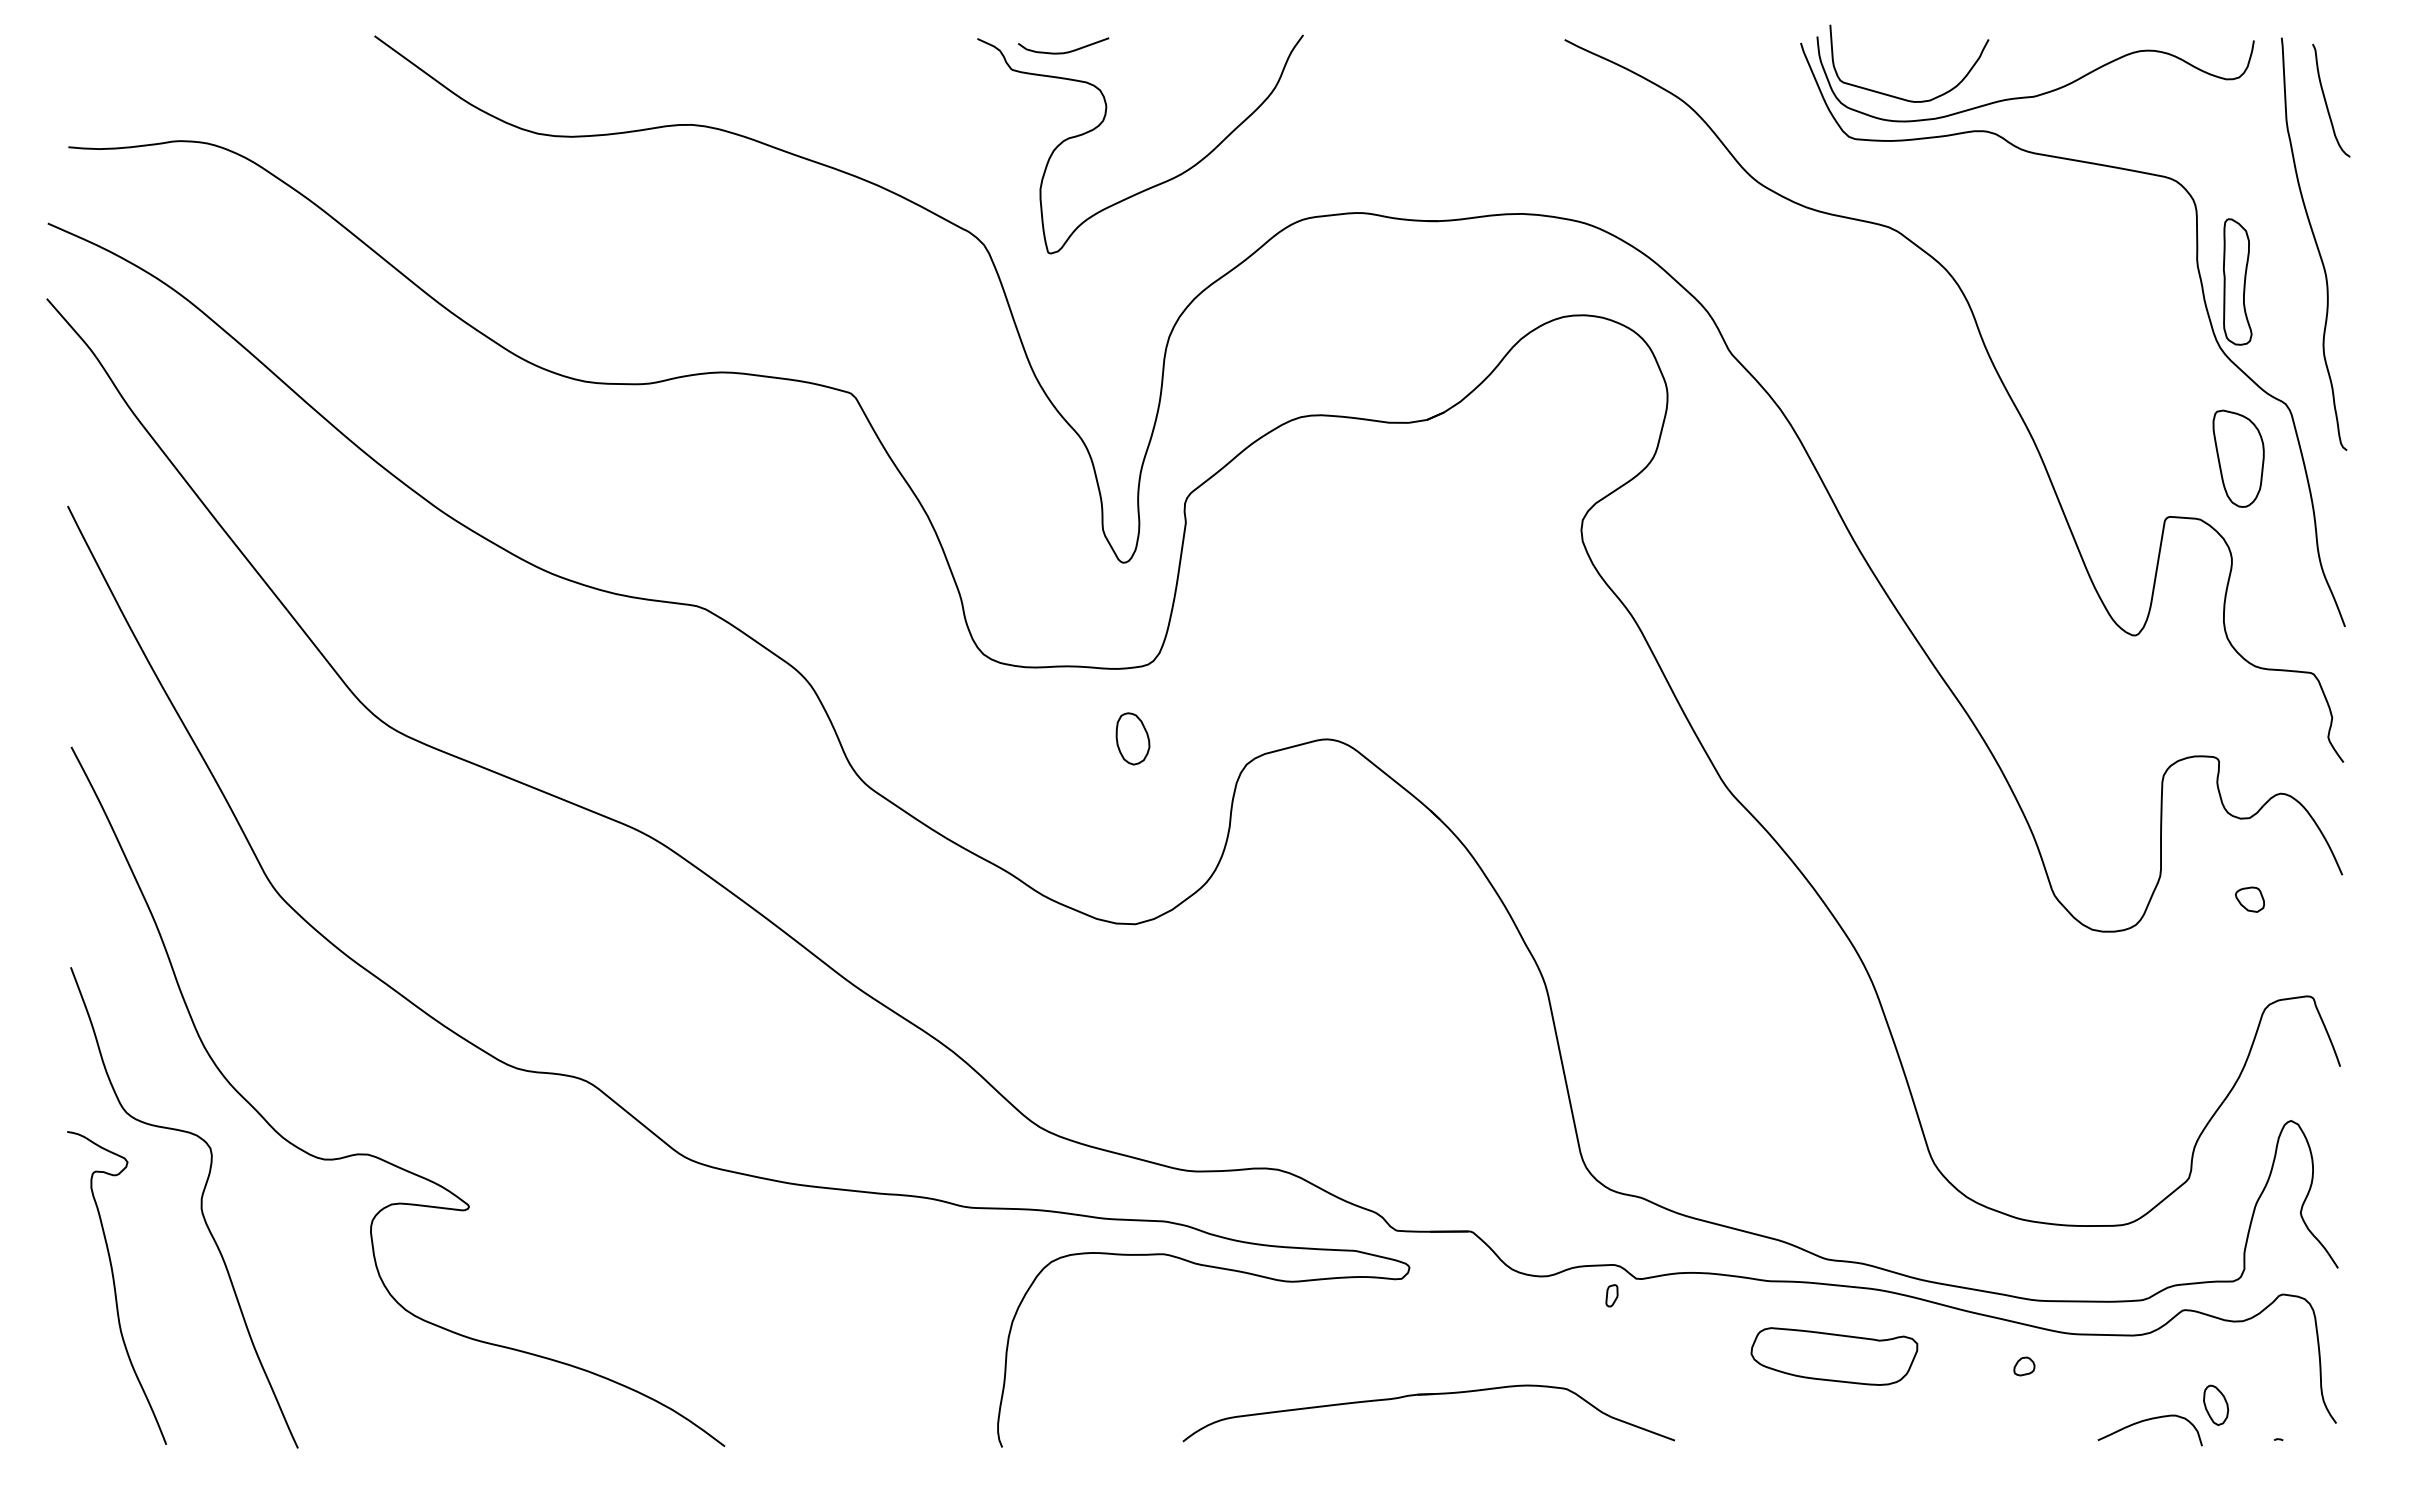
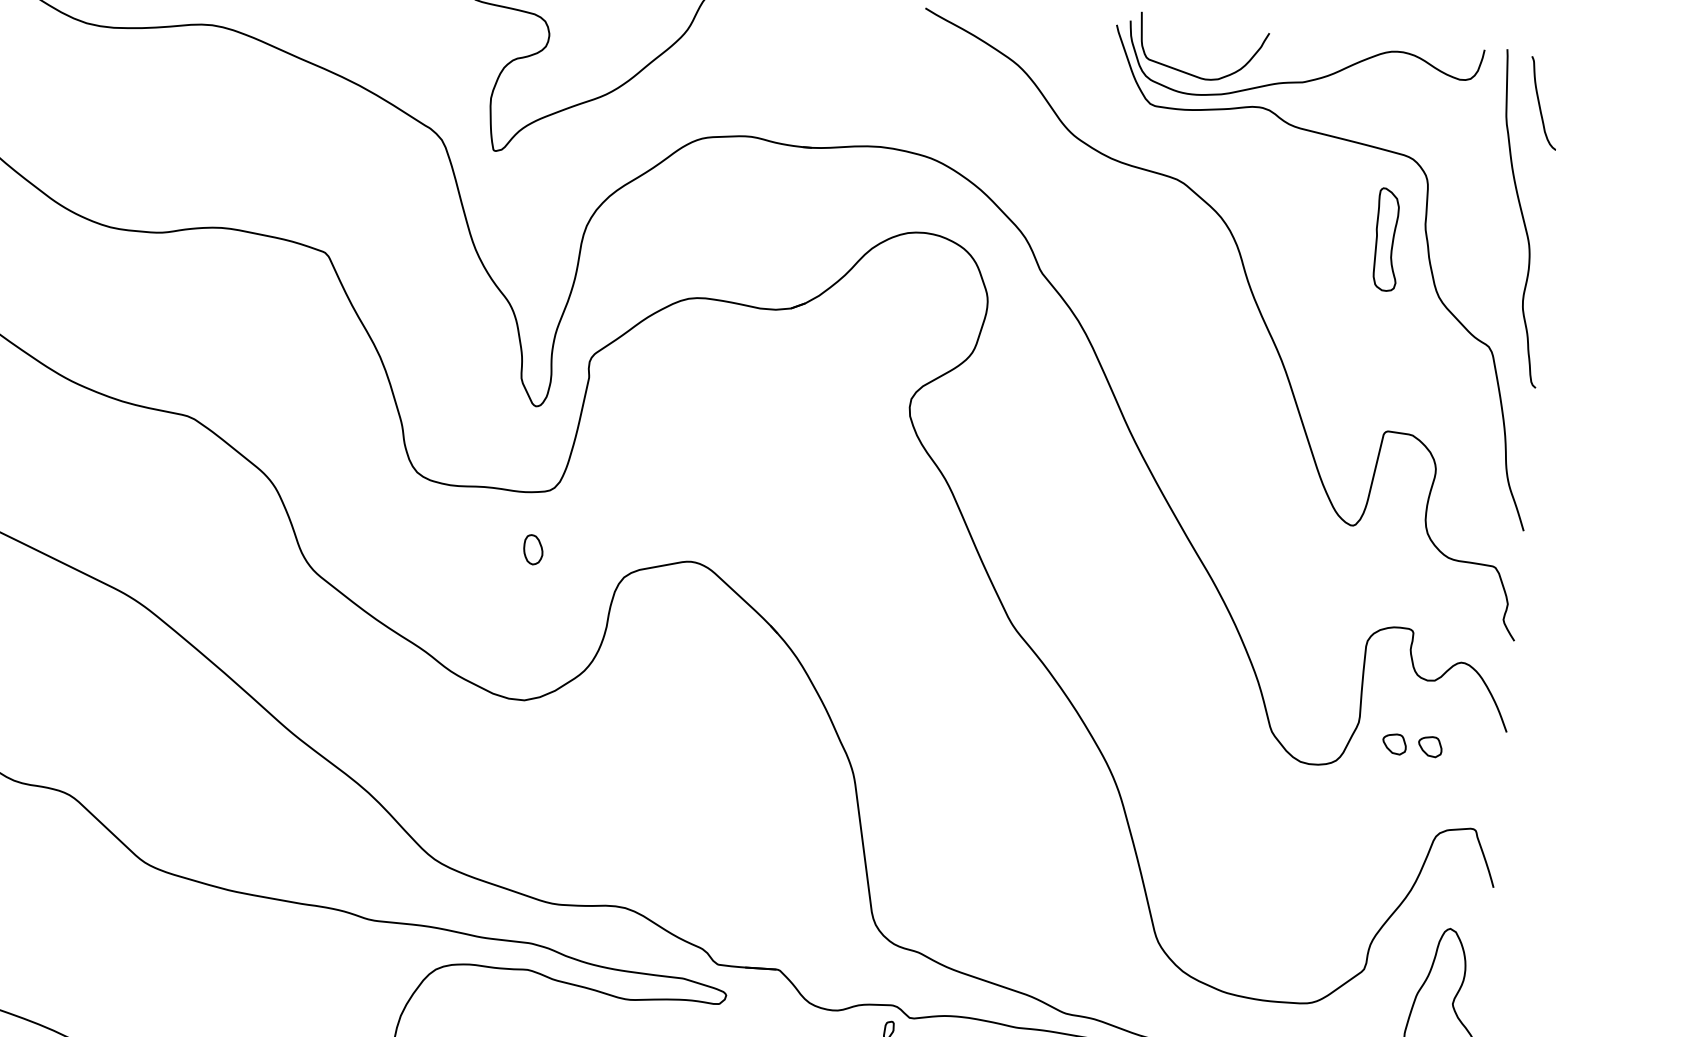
part: (2237, 281) -> (1387, 239), moved
part: (2238, 458) -> (1447, 388), removed
part: (1132, 738) -> (533, 549), size x0.7
part: (2205, 899) -> (1394, 744), added

